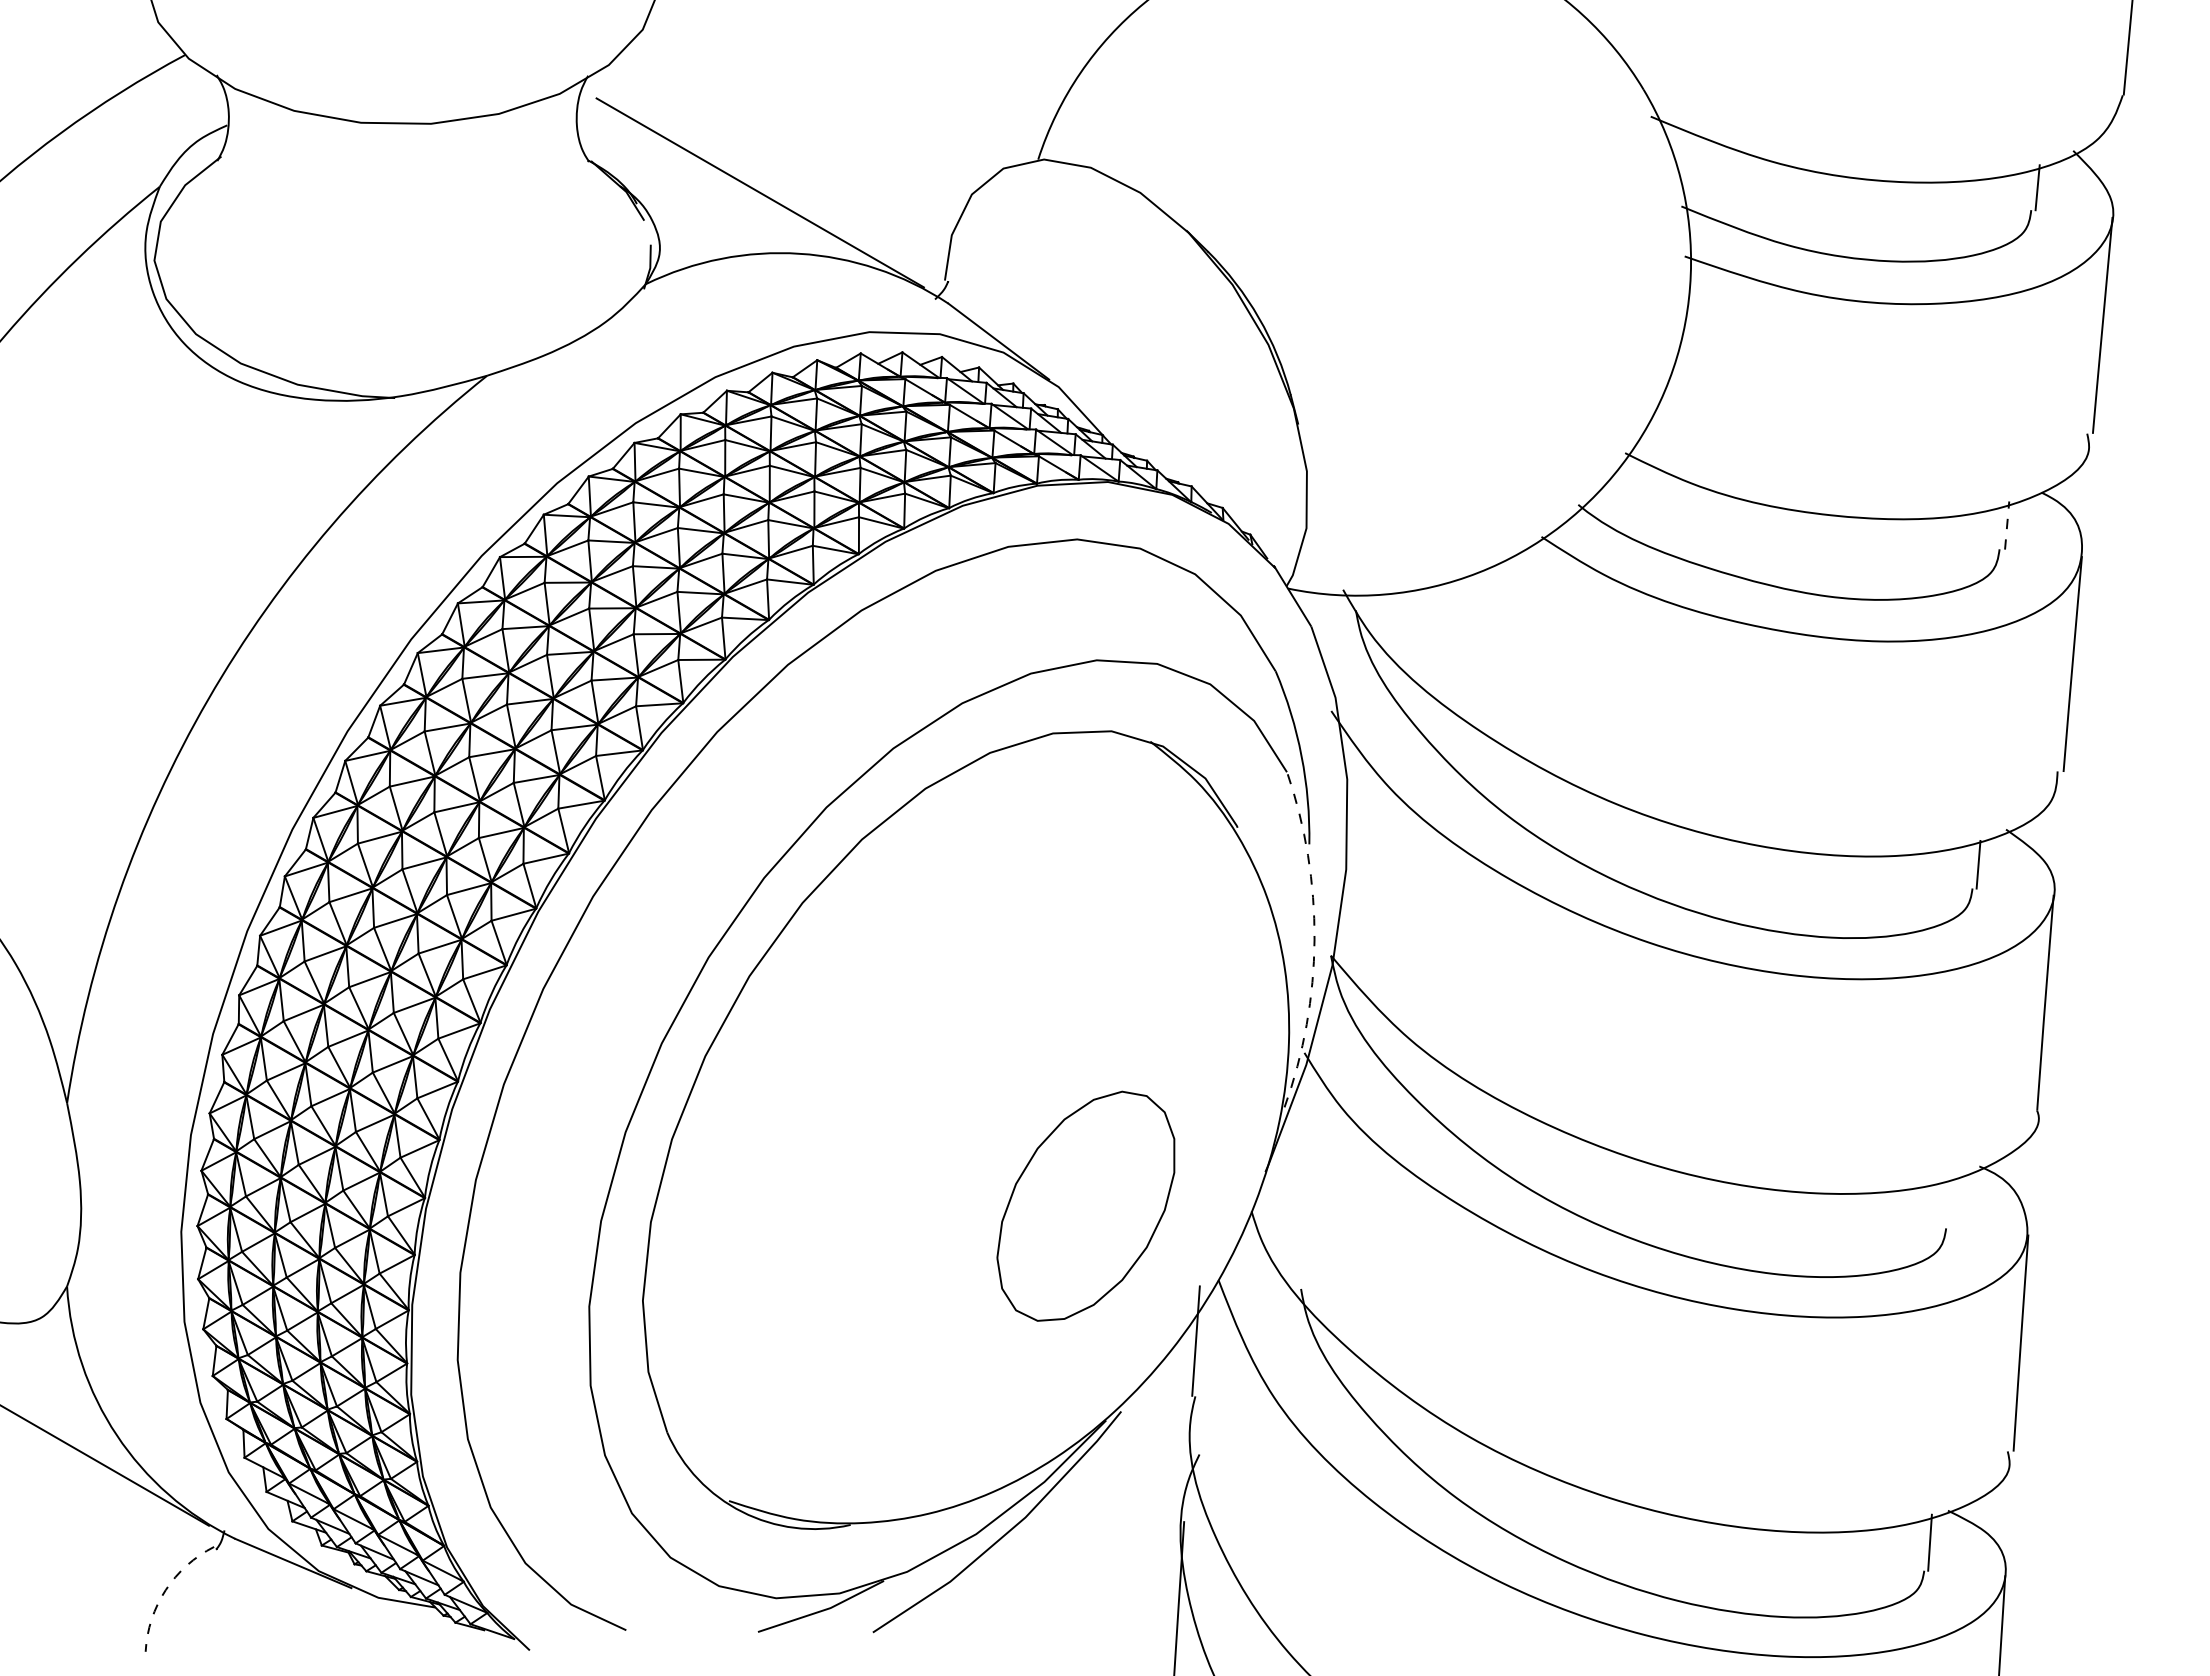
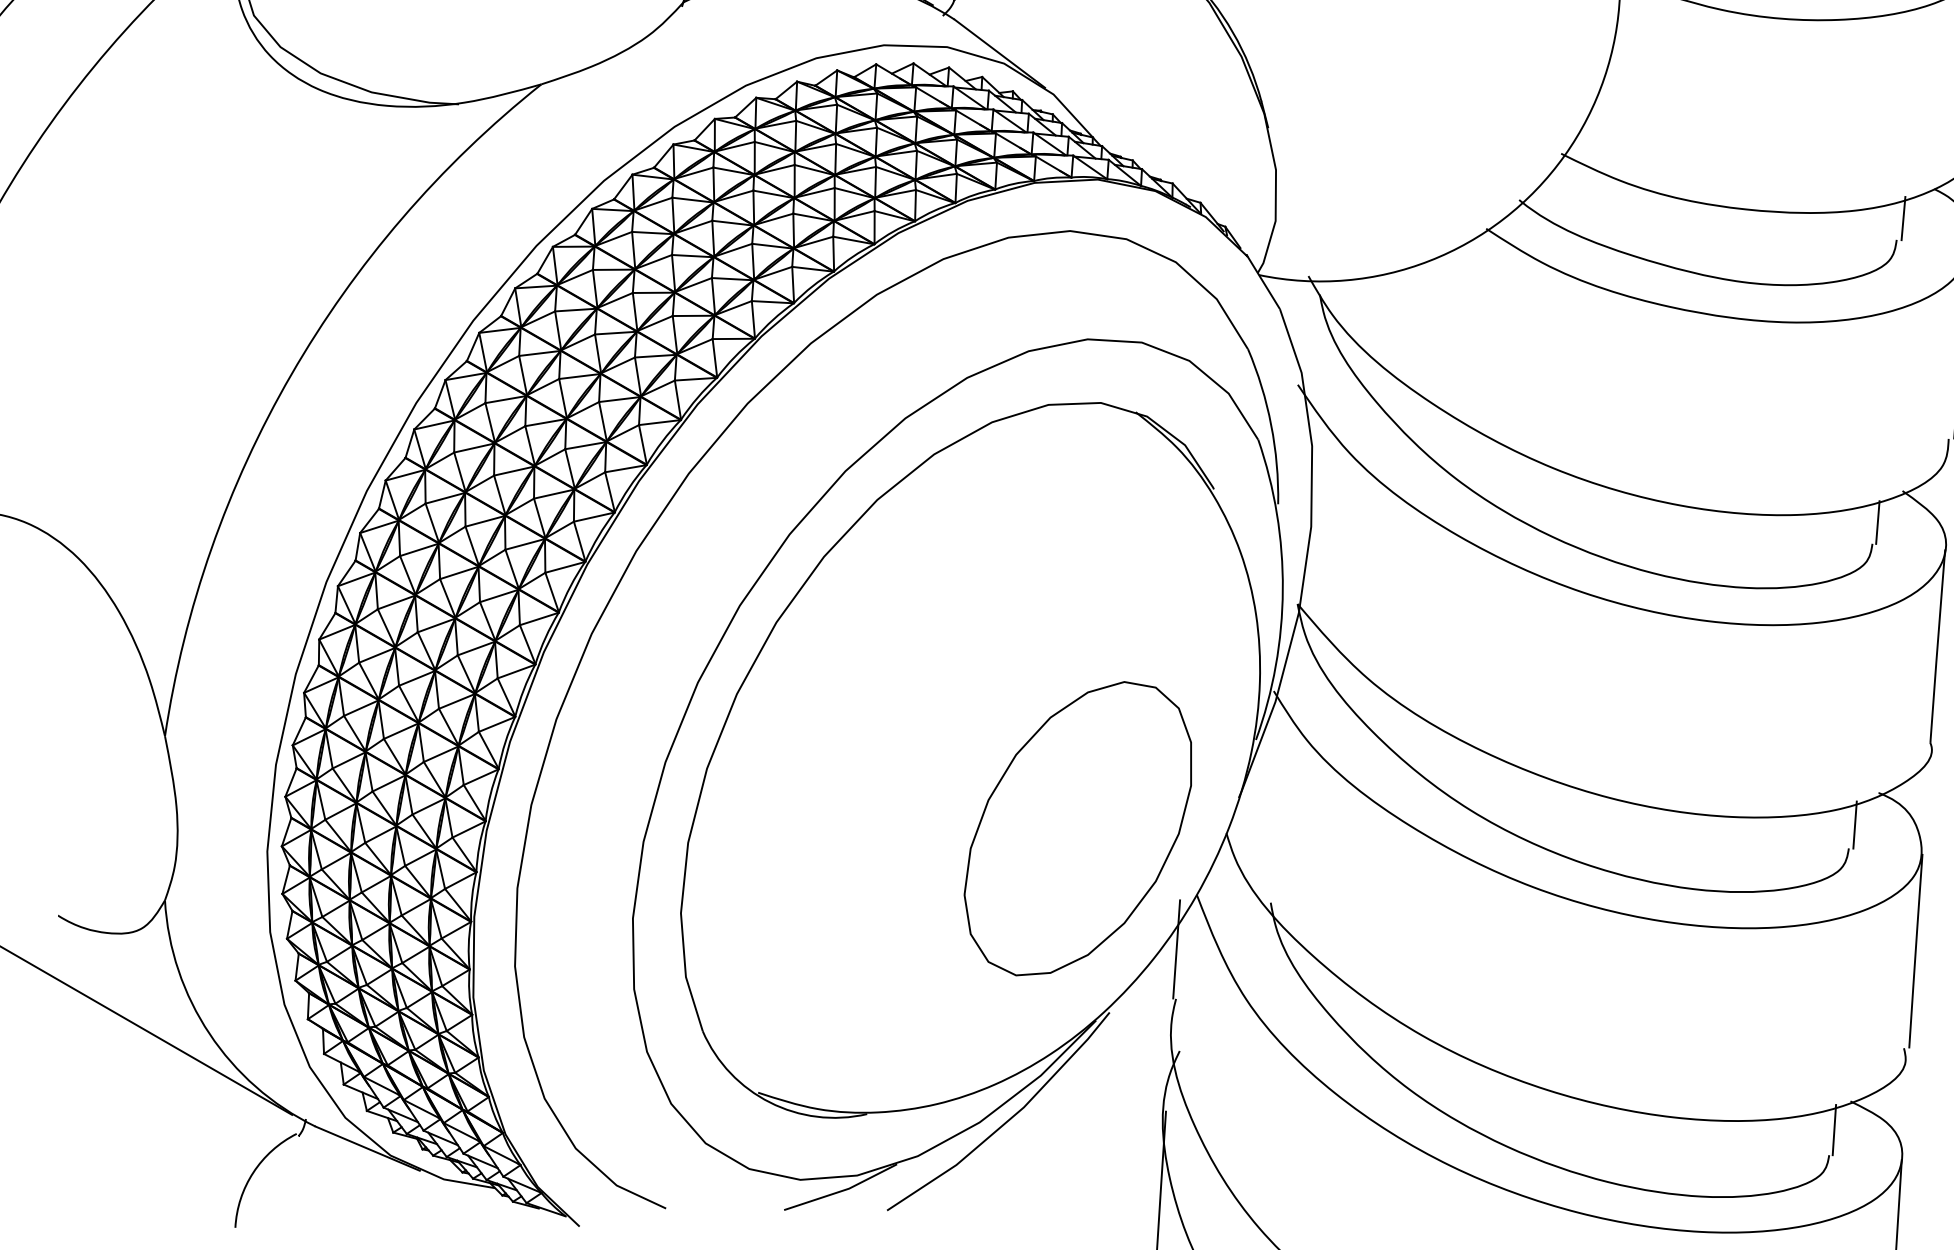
line: (2007, 525) -> (1903, 218), dashed -> solid
arc: (1314, 939) -> (1282, 589), dashed -> solid
line: (1953, 1202) -> (1855, 825), added
part: (1085, 1205) -> (1077, 827), size x1.43
arc: (165, 1590) -> (253, 1172), dashed -> solid

